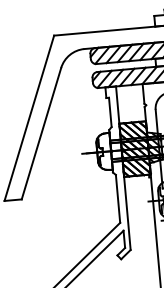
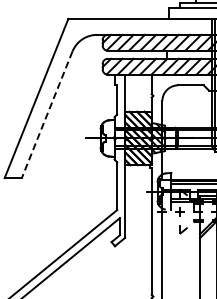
line: (40, 134) -> (46, 115), solid -> dashed

